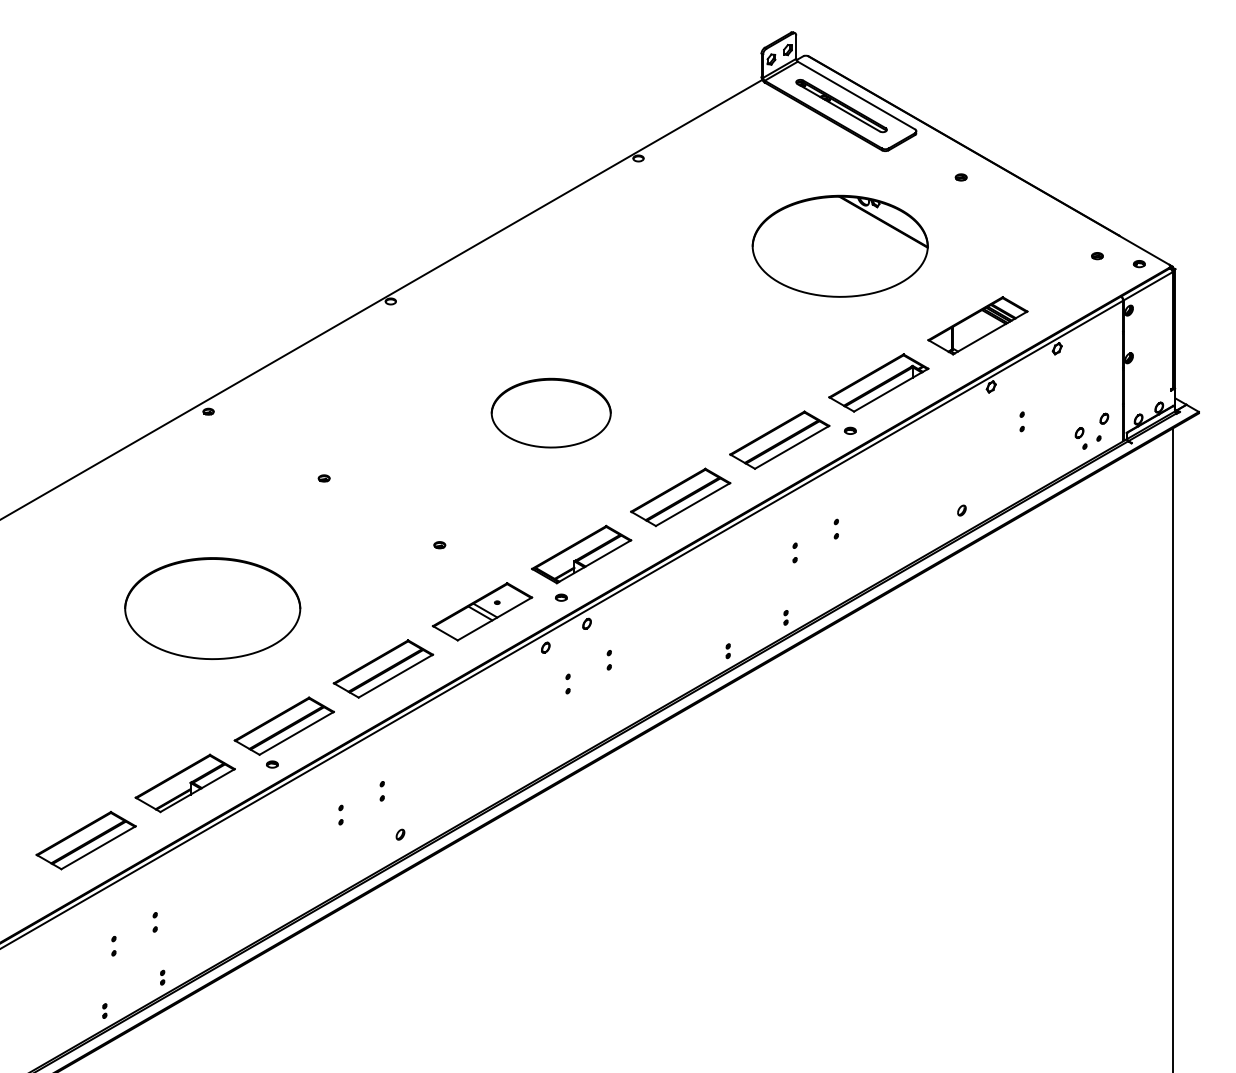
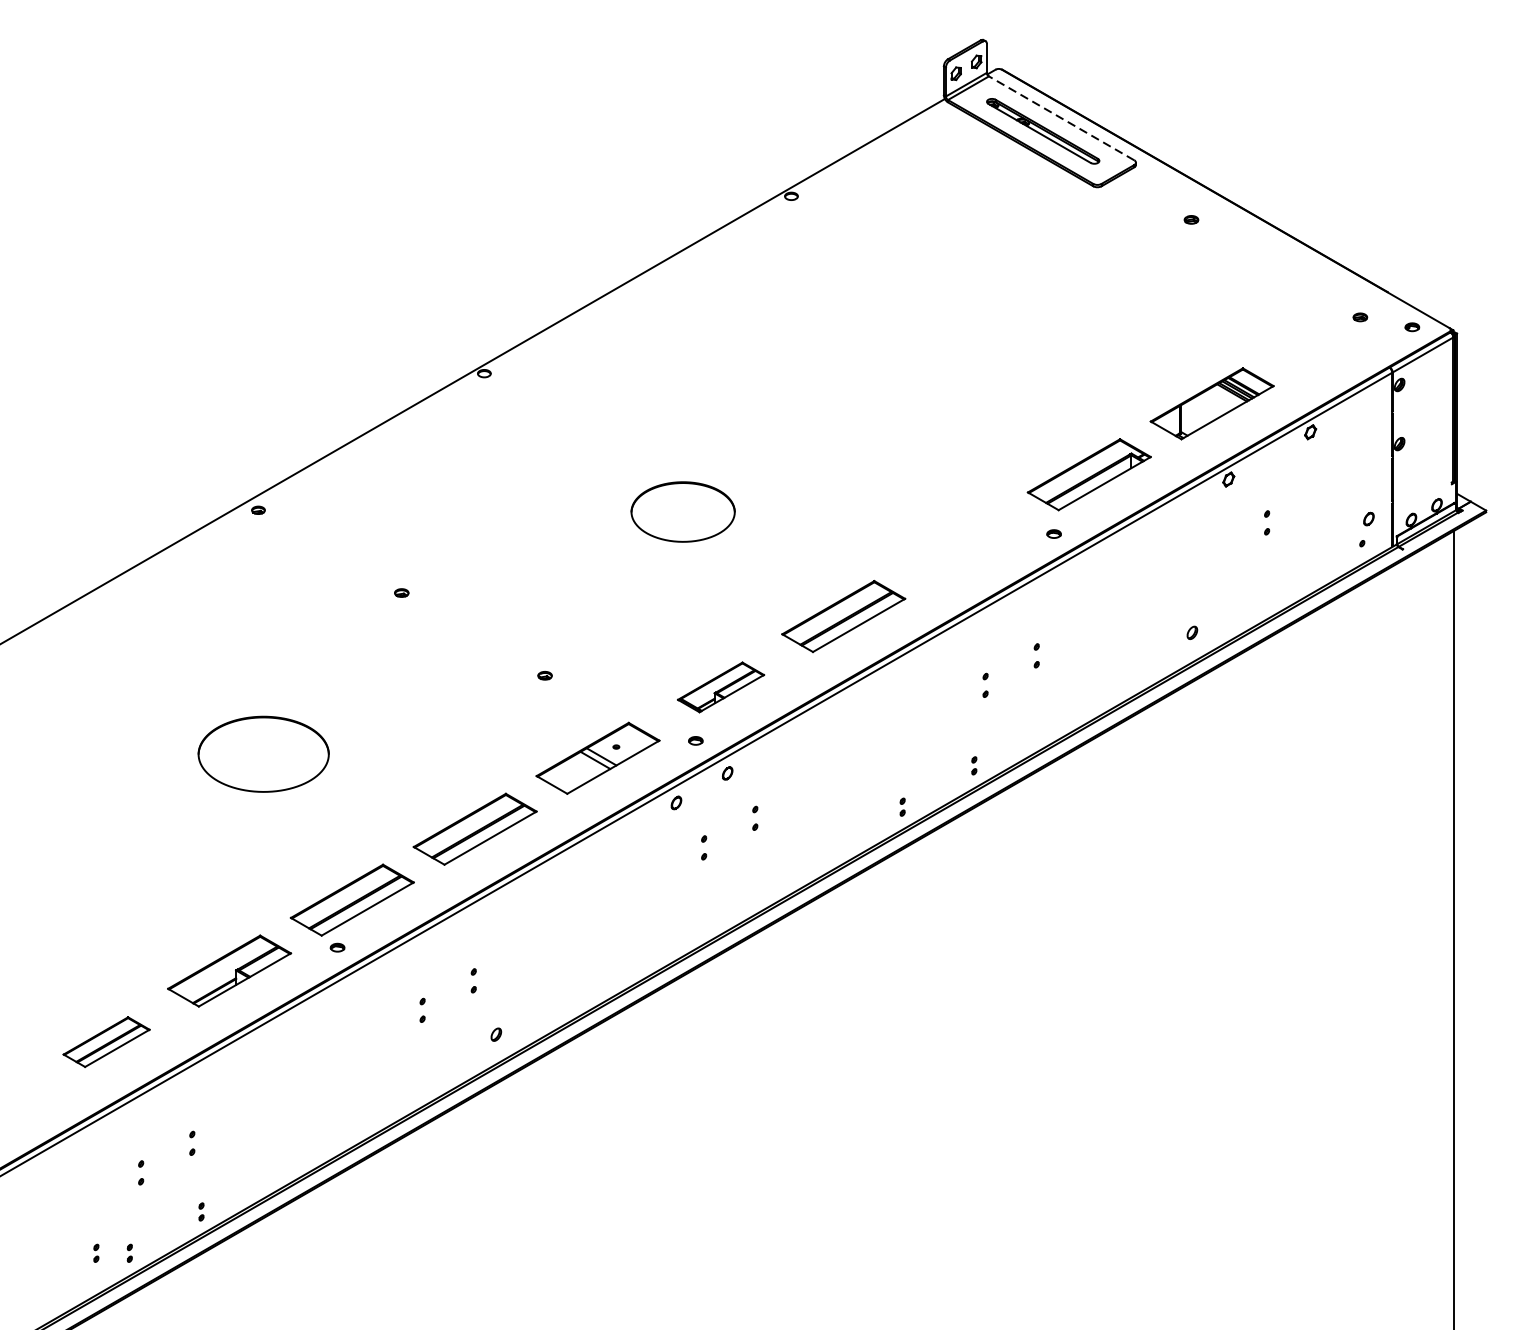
line: (856, 95) -> (1061, 118), solid -> dashed
part: (839, 245) -> (1040, 304), removed
part: (550, 412) -> (682, 511), size x0.7
part: (1080, 438) -> (1339, 543), removed
part: (779, 439) -> (966, 544), removed
part: (581, 554) -> (720, 687), size x0.7
part: (212, 608) -> (263, 754), size x0.6
part: (85, 840) -> (105, 1041), size x0.7
part: (77, 1010) -> (95, 1252), added

